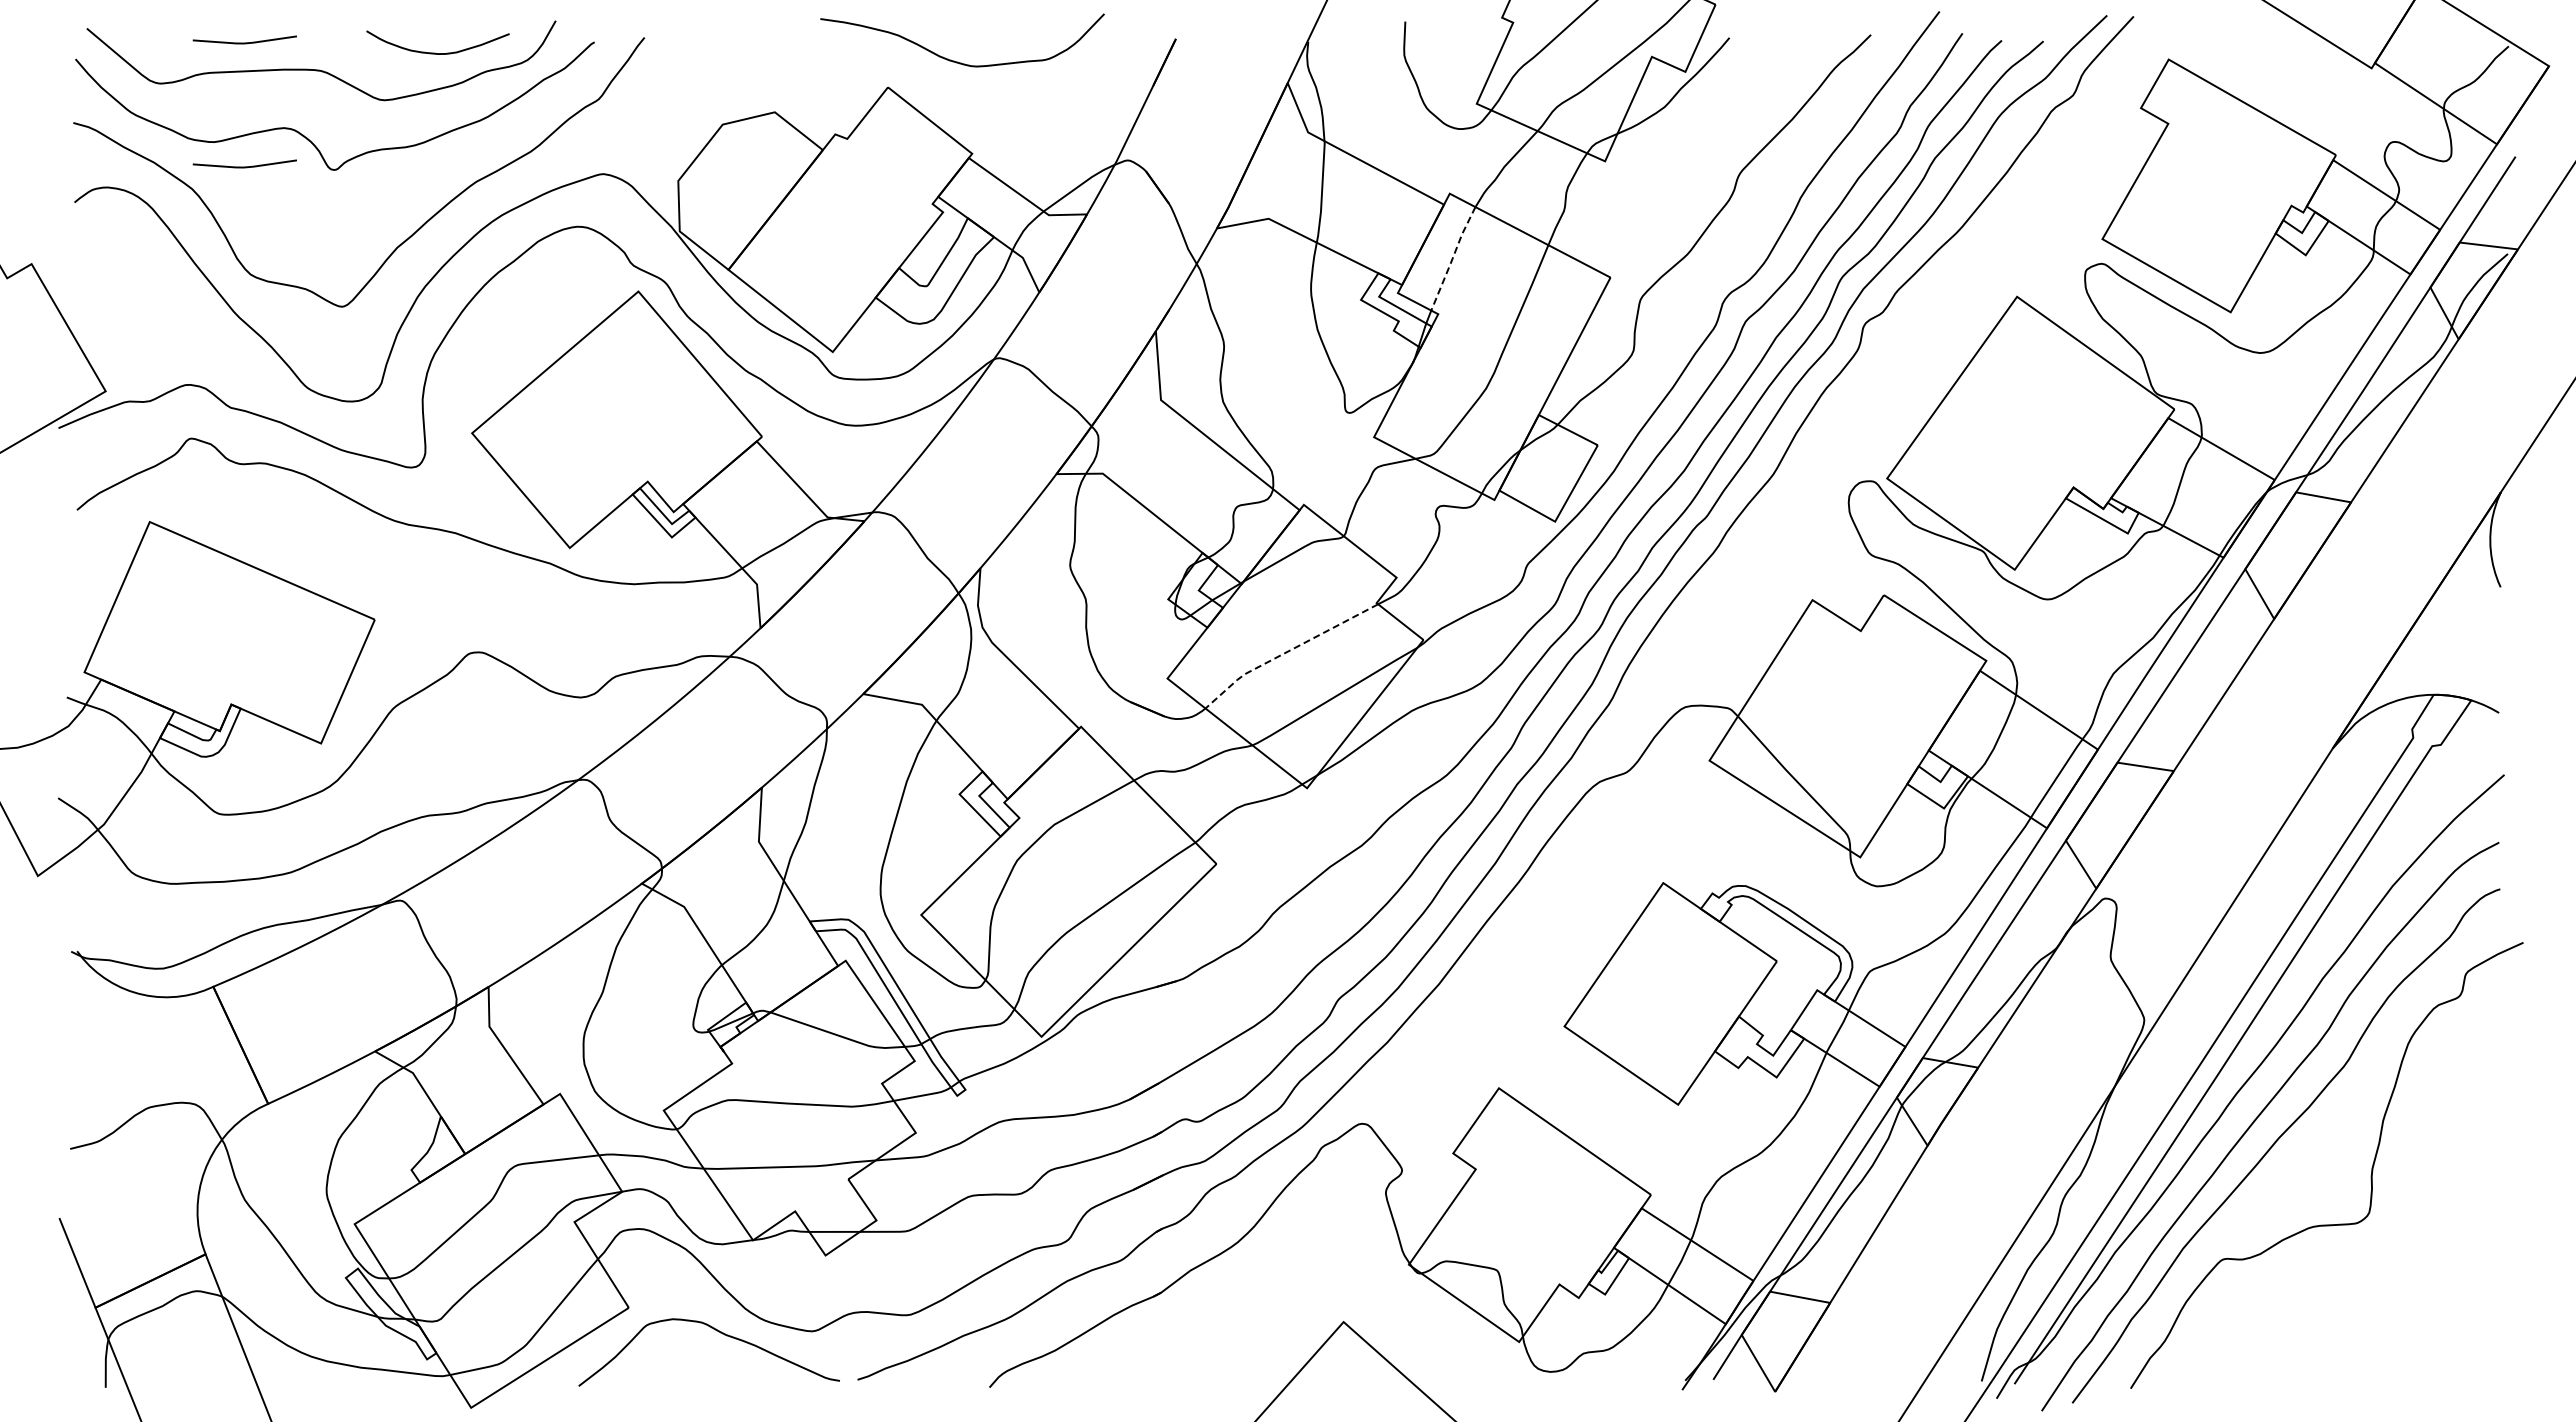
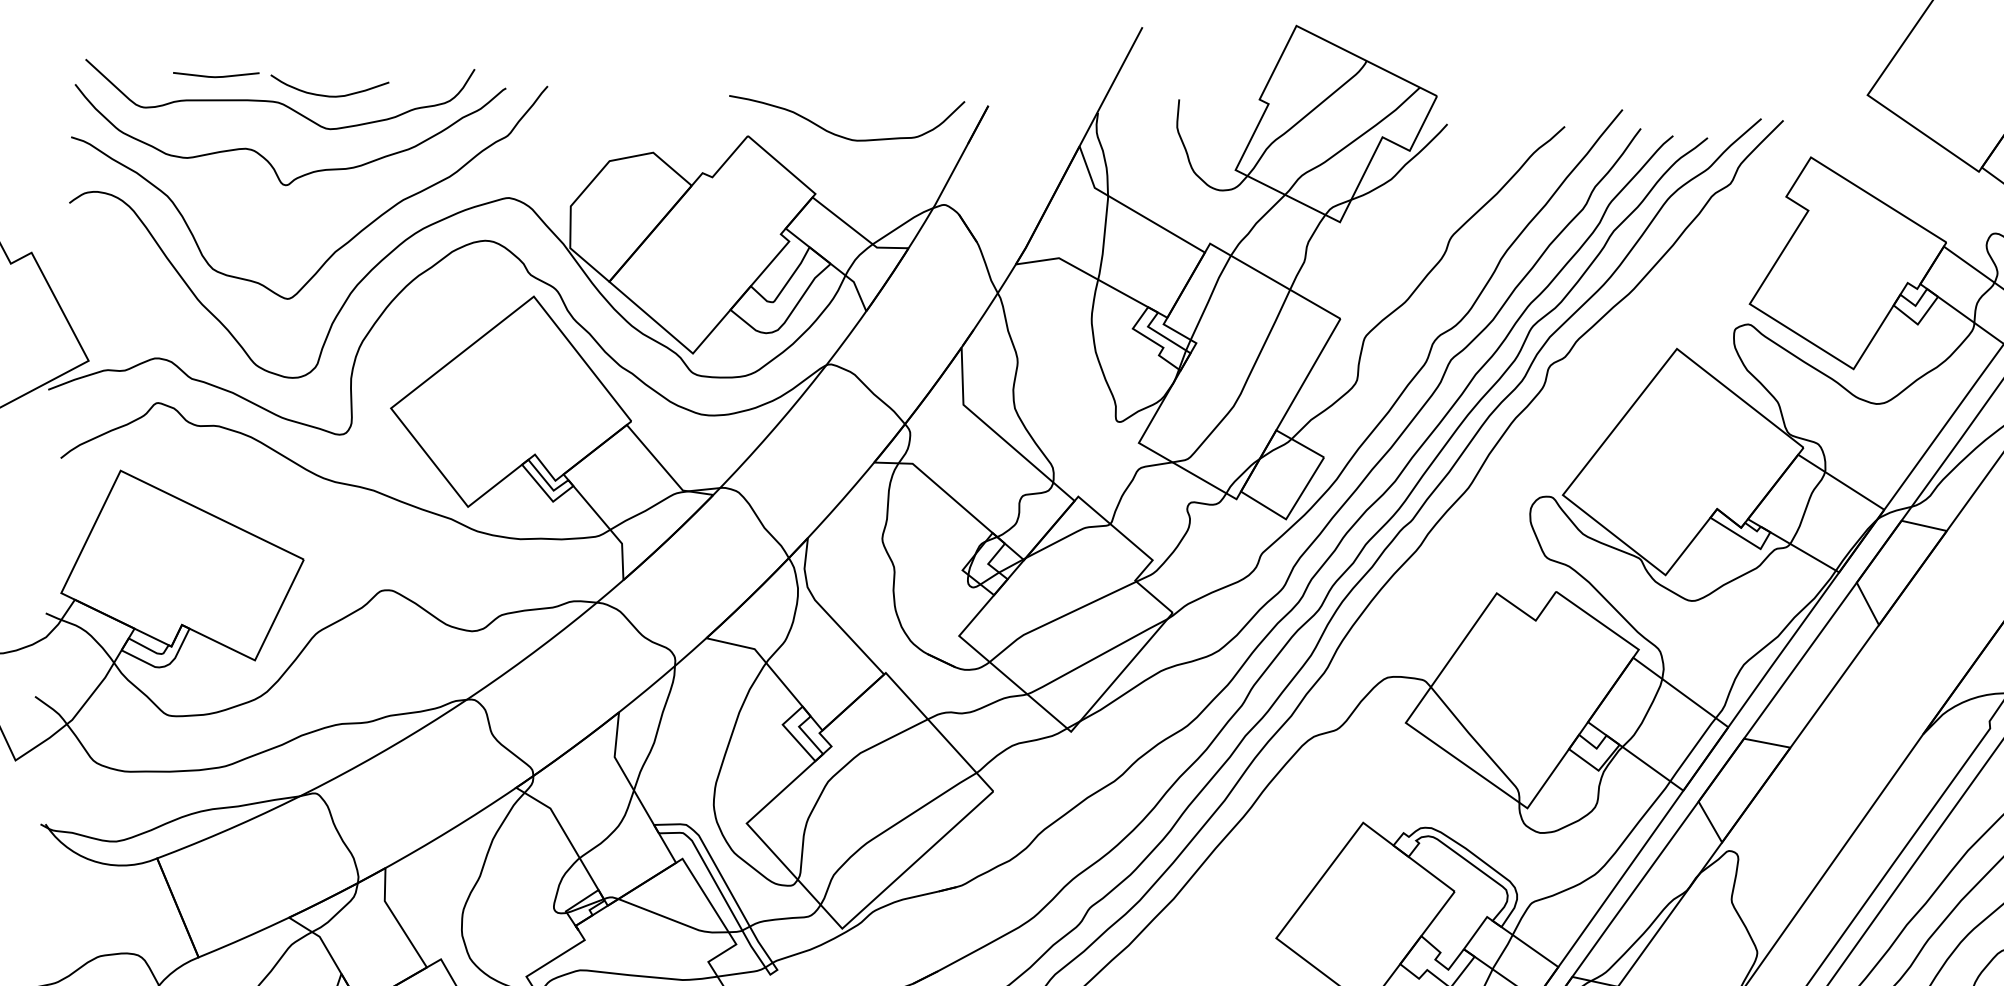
curve: (435, 52) -> (327, 95), moved
curve: (954, 60) -> (838, 134), moved
line: (244, 166) -> (211, 179), removed
line: (1452, 258) -> (1210, 297), dashed -> solid
line: (1287, 651) -> (1059, 617), dashed -> solid

